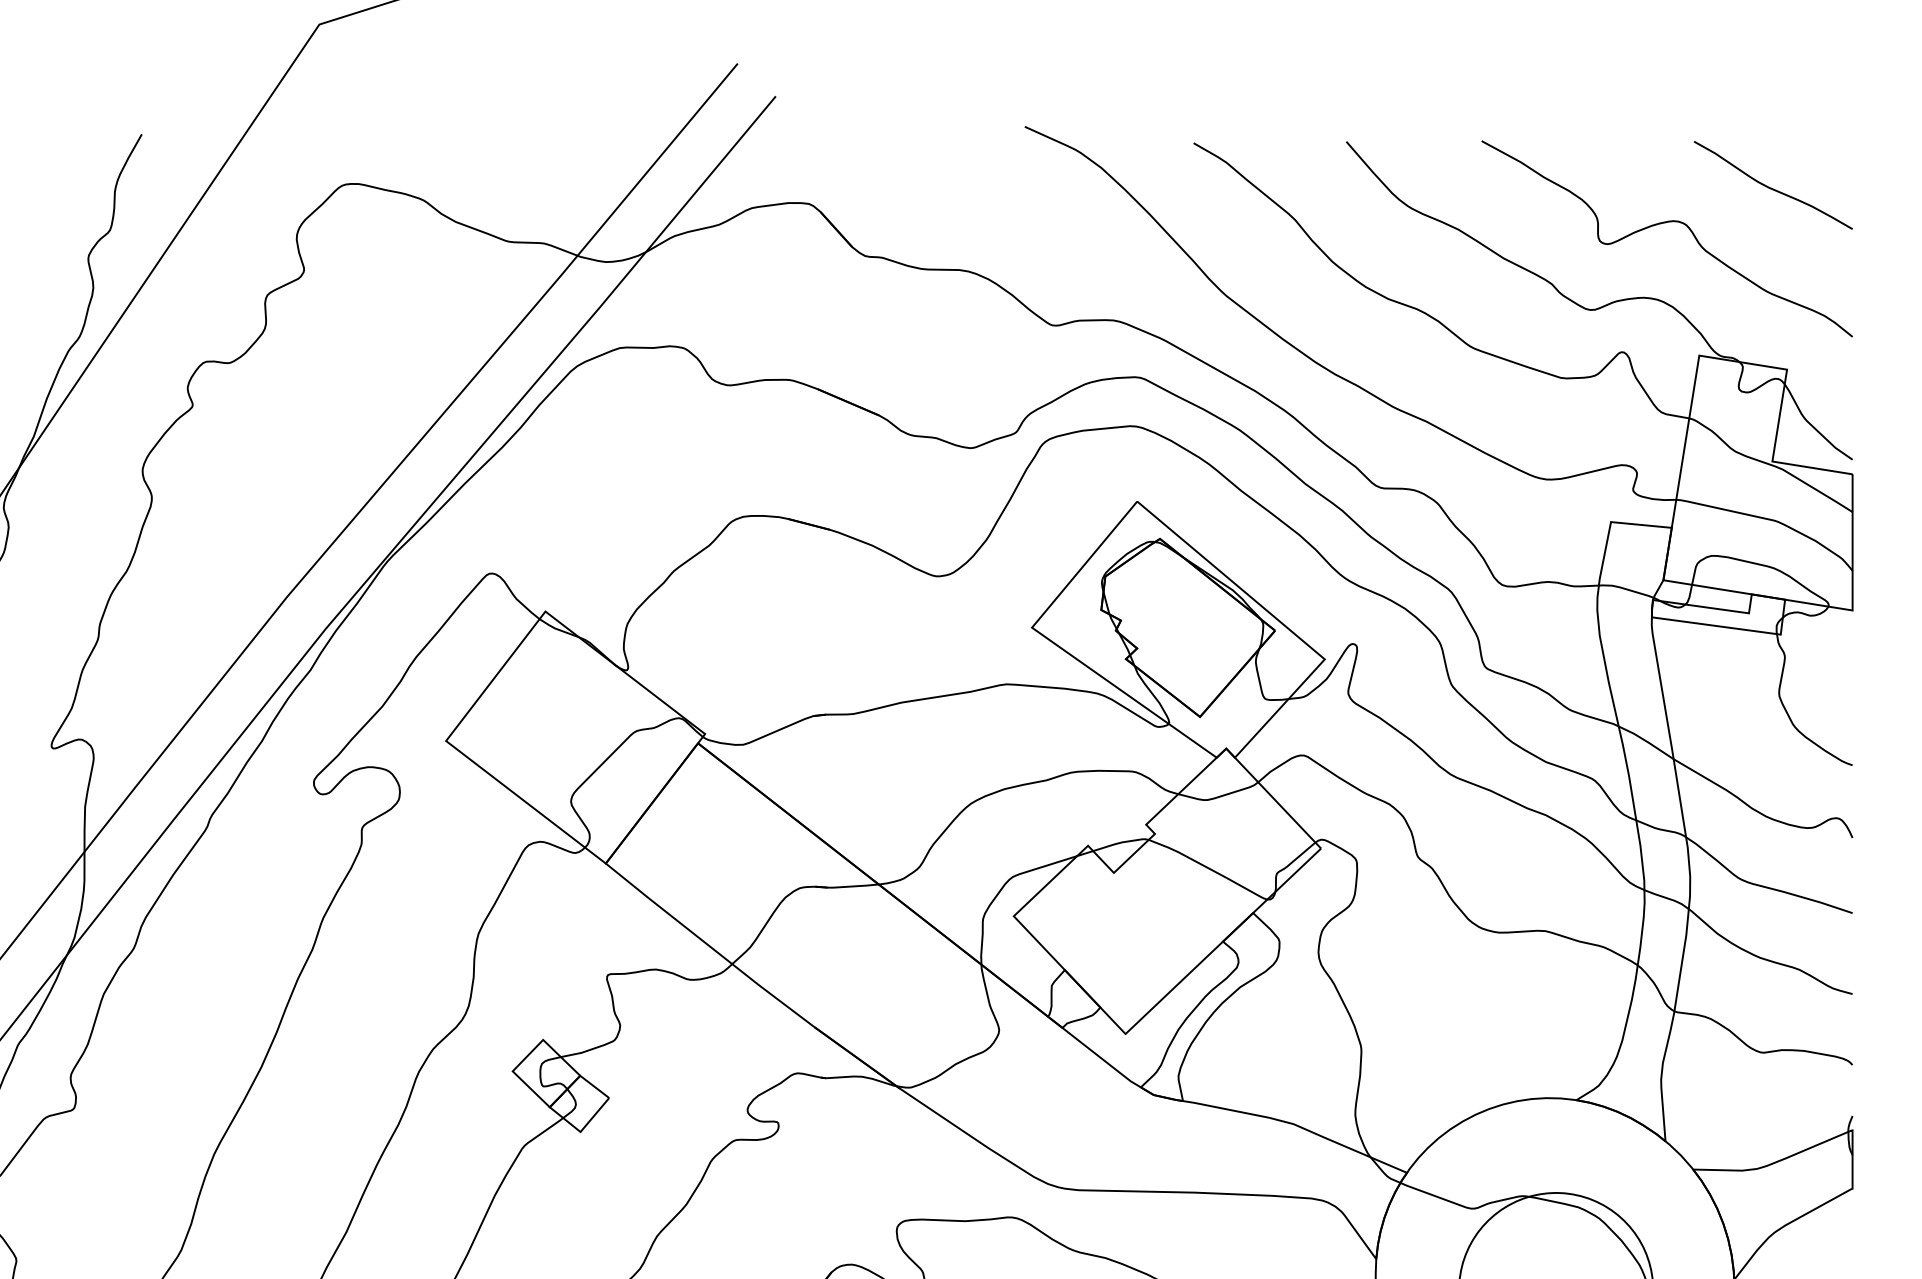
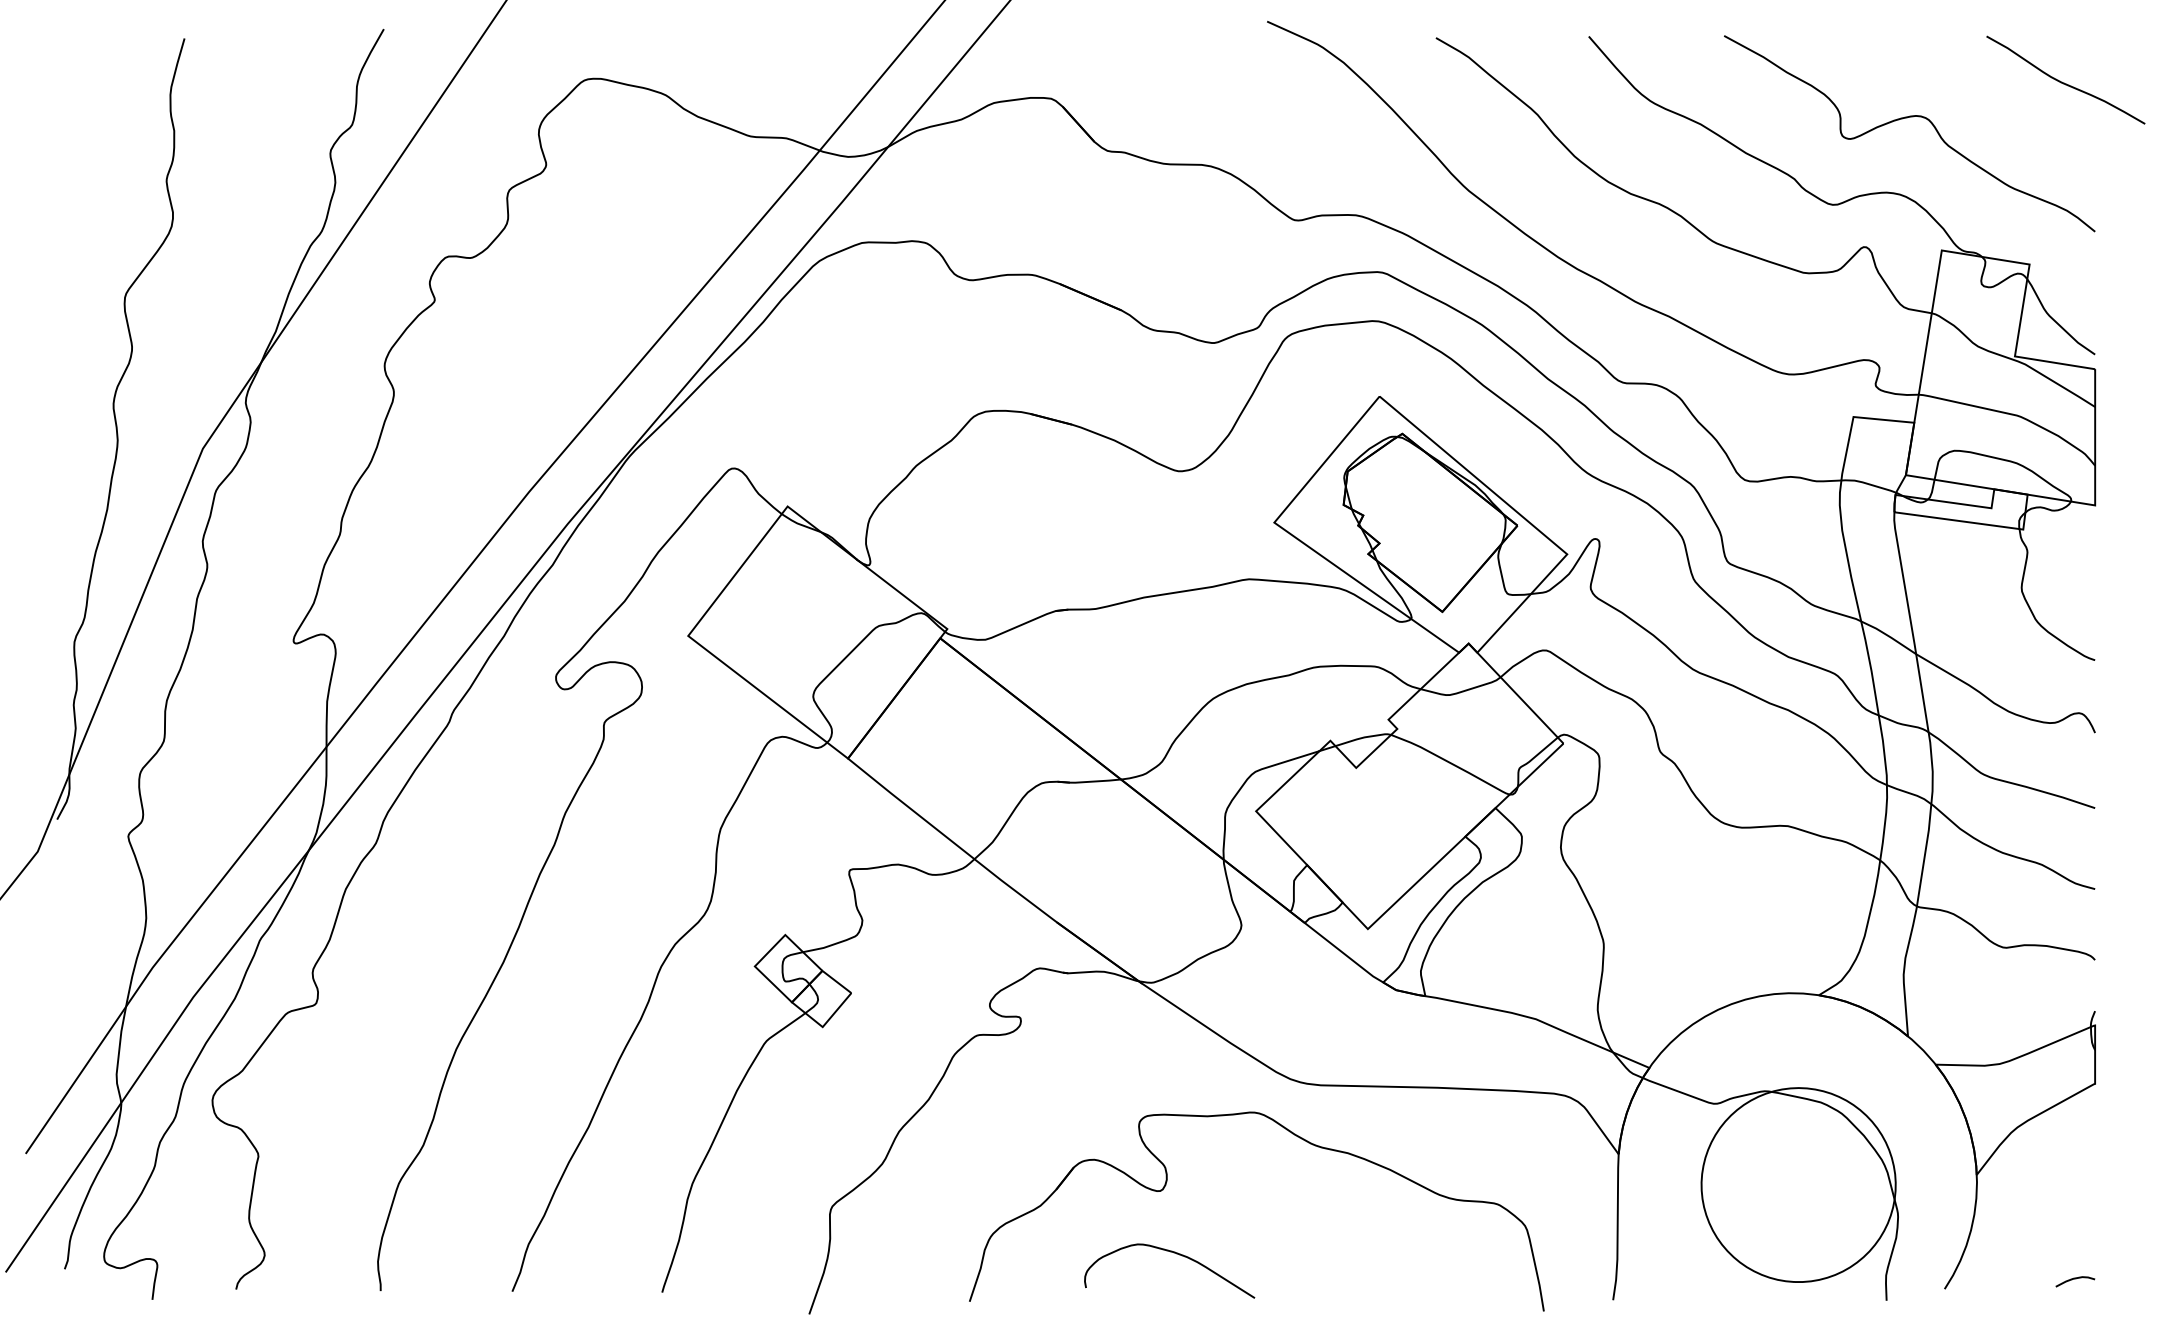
curve: (1771, 187) -> (2064, 82), moved

